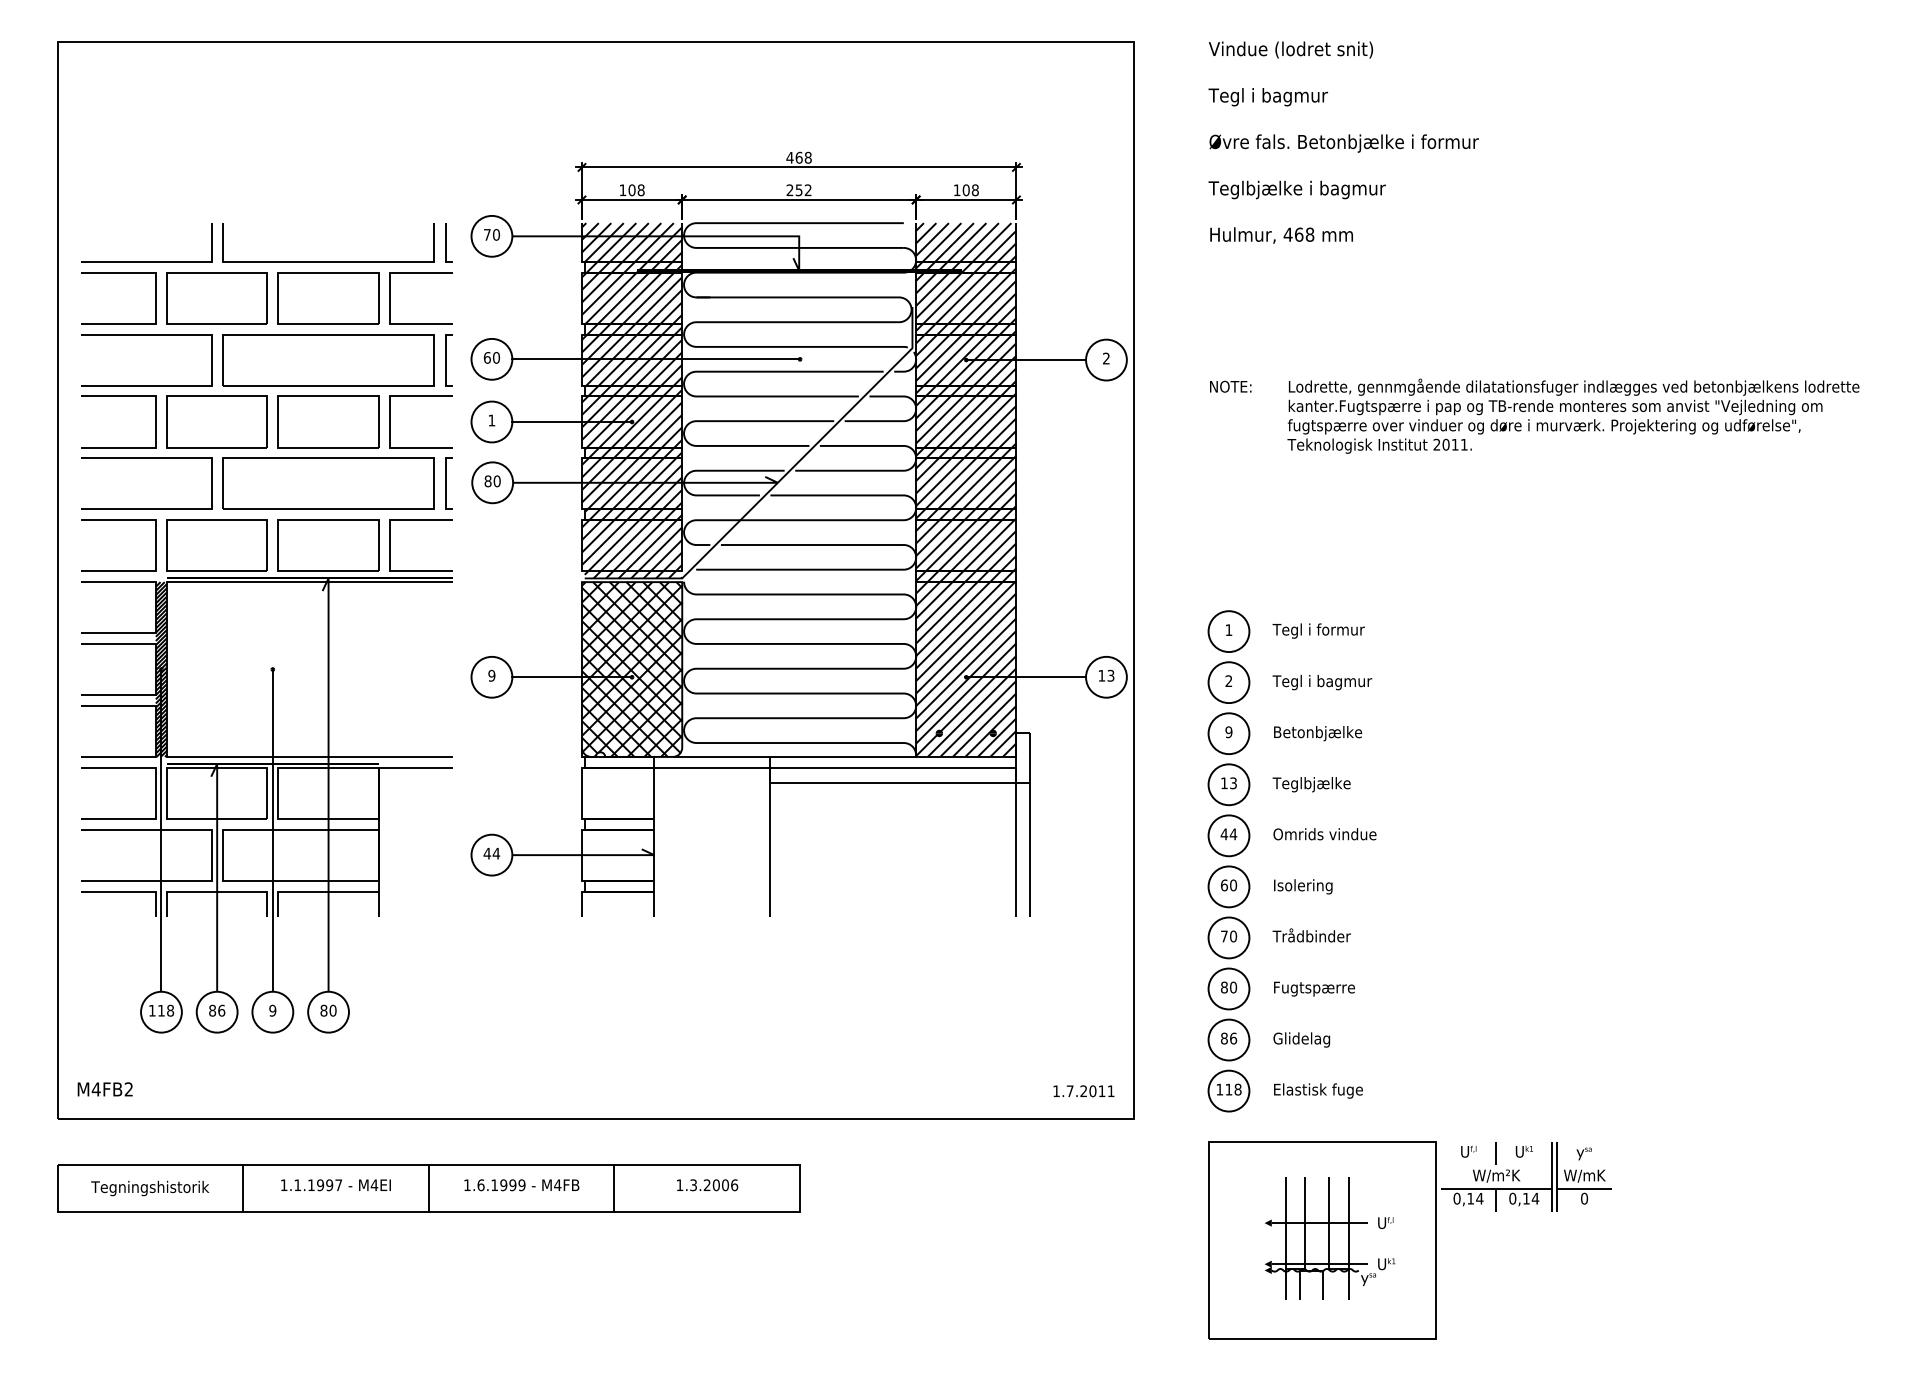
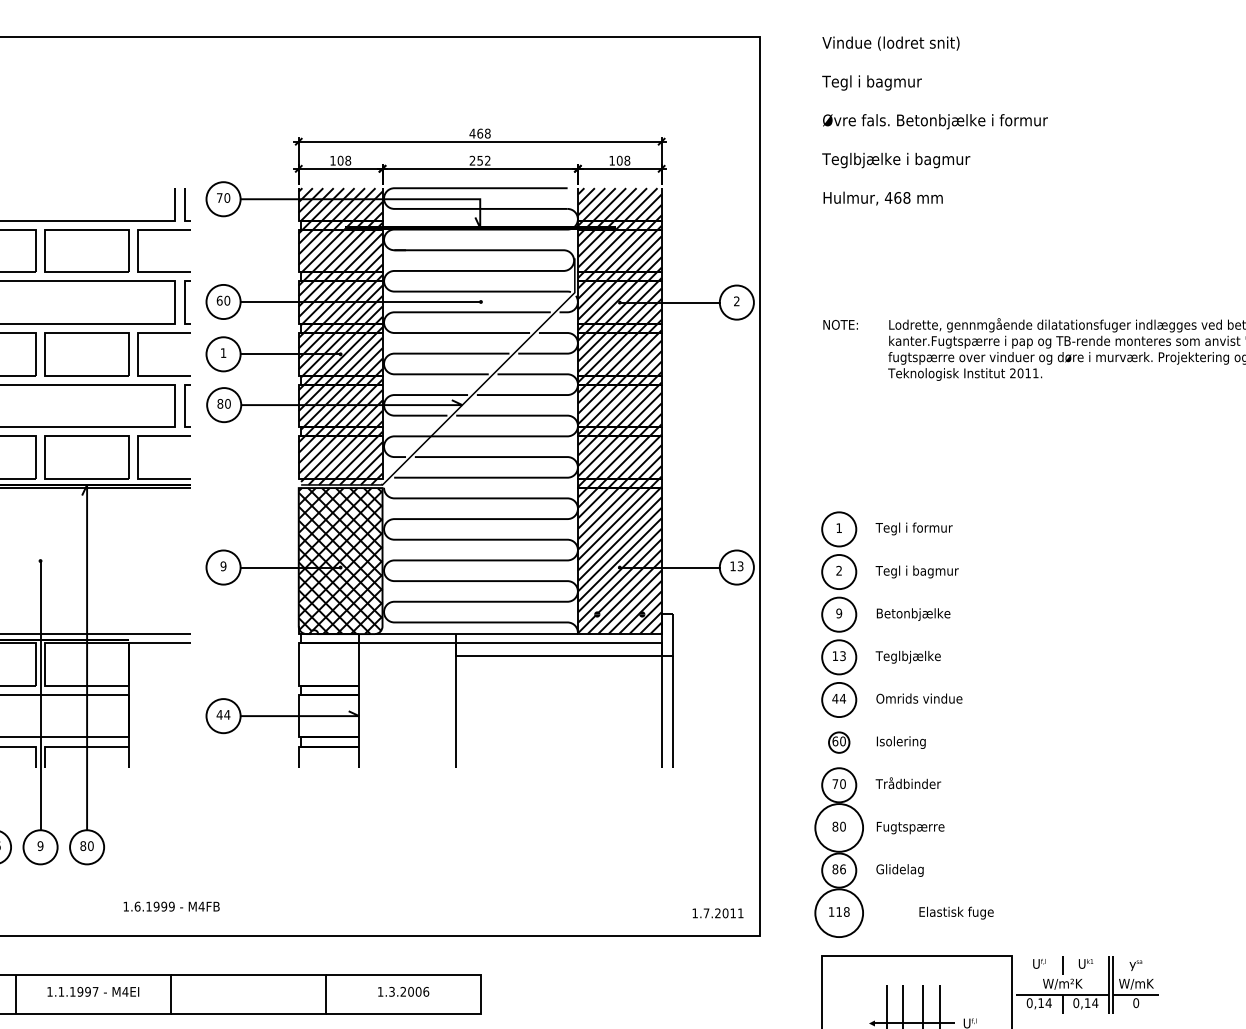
circle: (1228, 886) -> (838, 742), size x0.6
circle: (1228, 988) -> (838, 827), size x1.4
circle: (1228, 1090) -> (838, 912), size x1.4
text: (1318, 1090) -> (956, 912), moved
text: (521, 1185) -> (171, 906), moved

